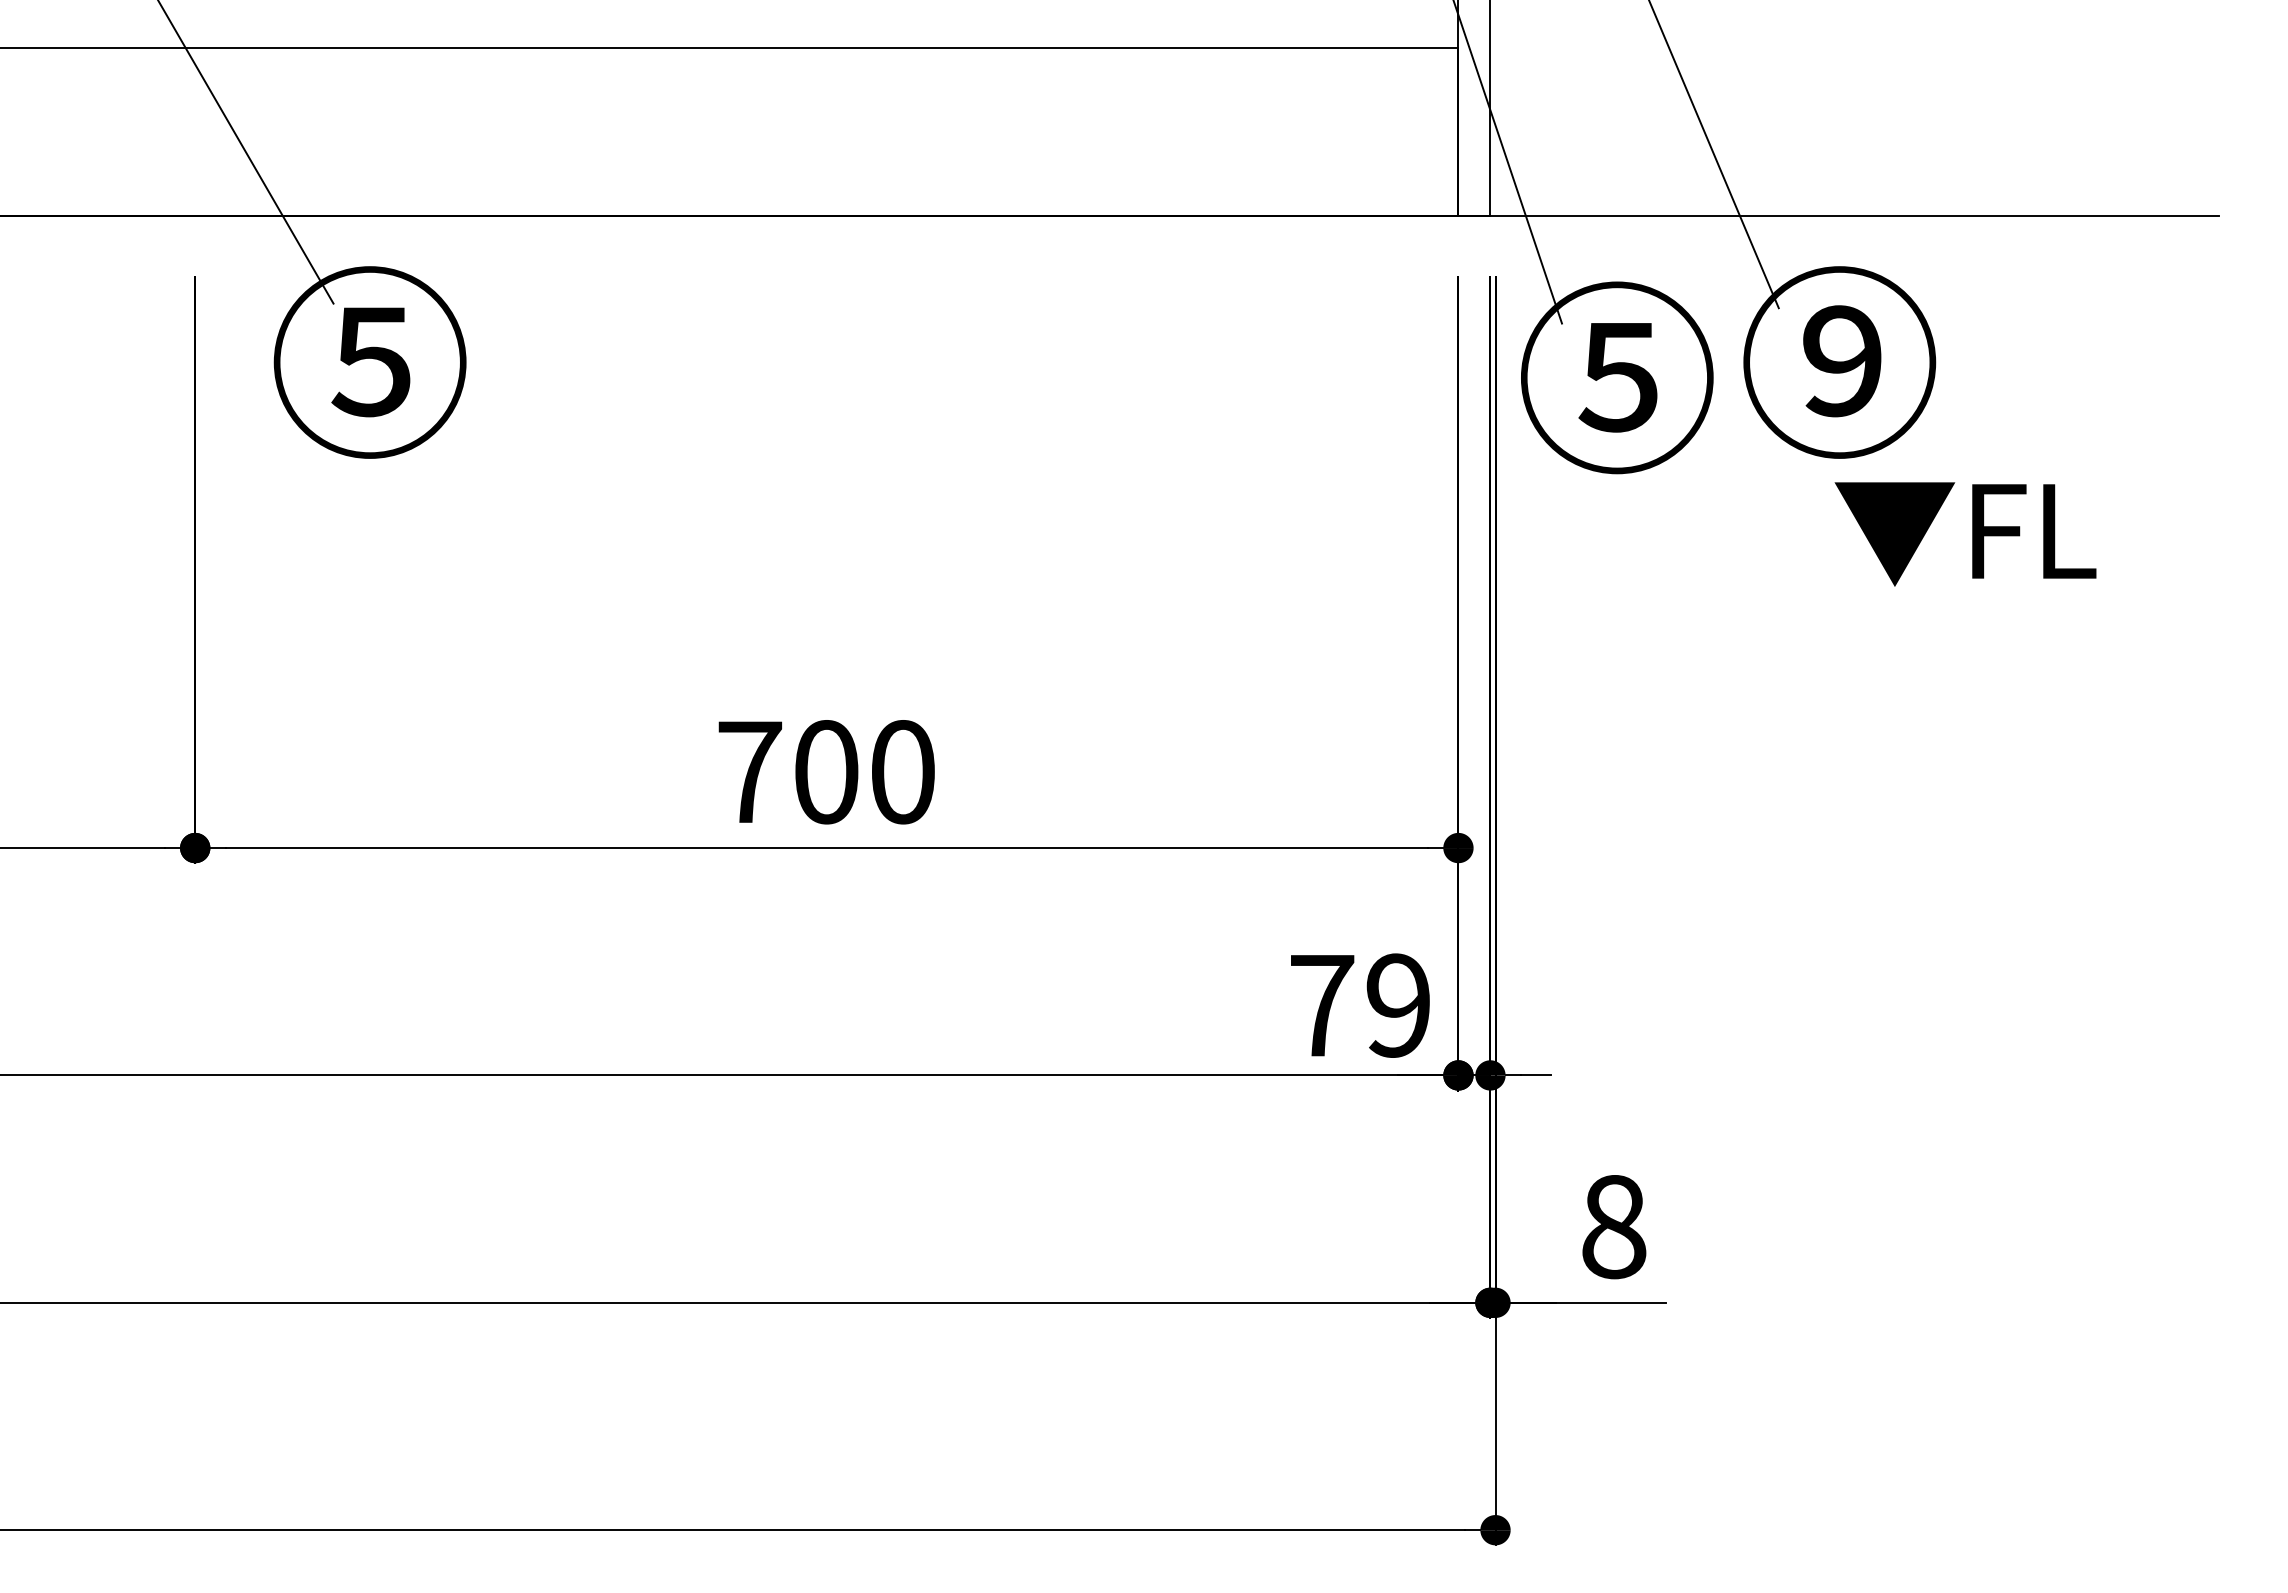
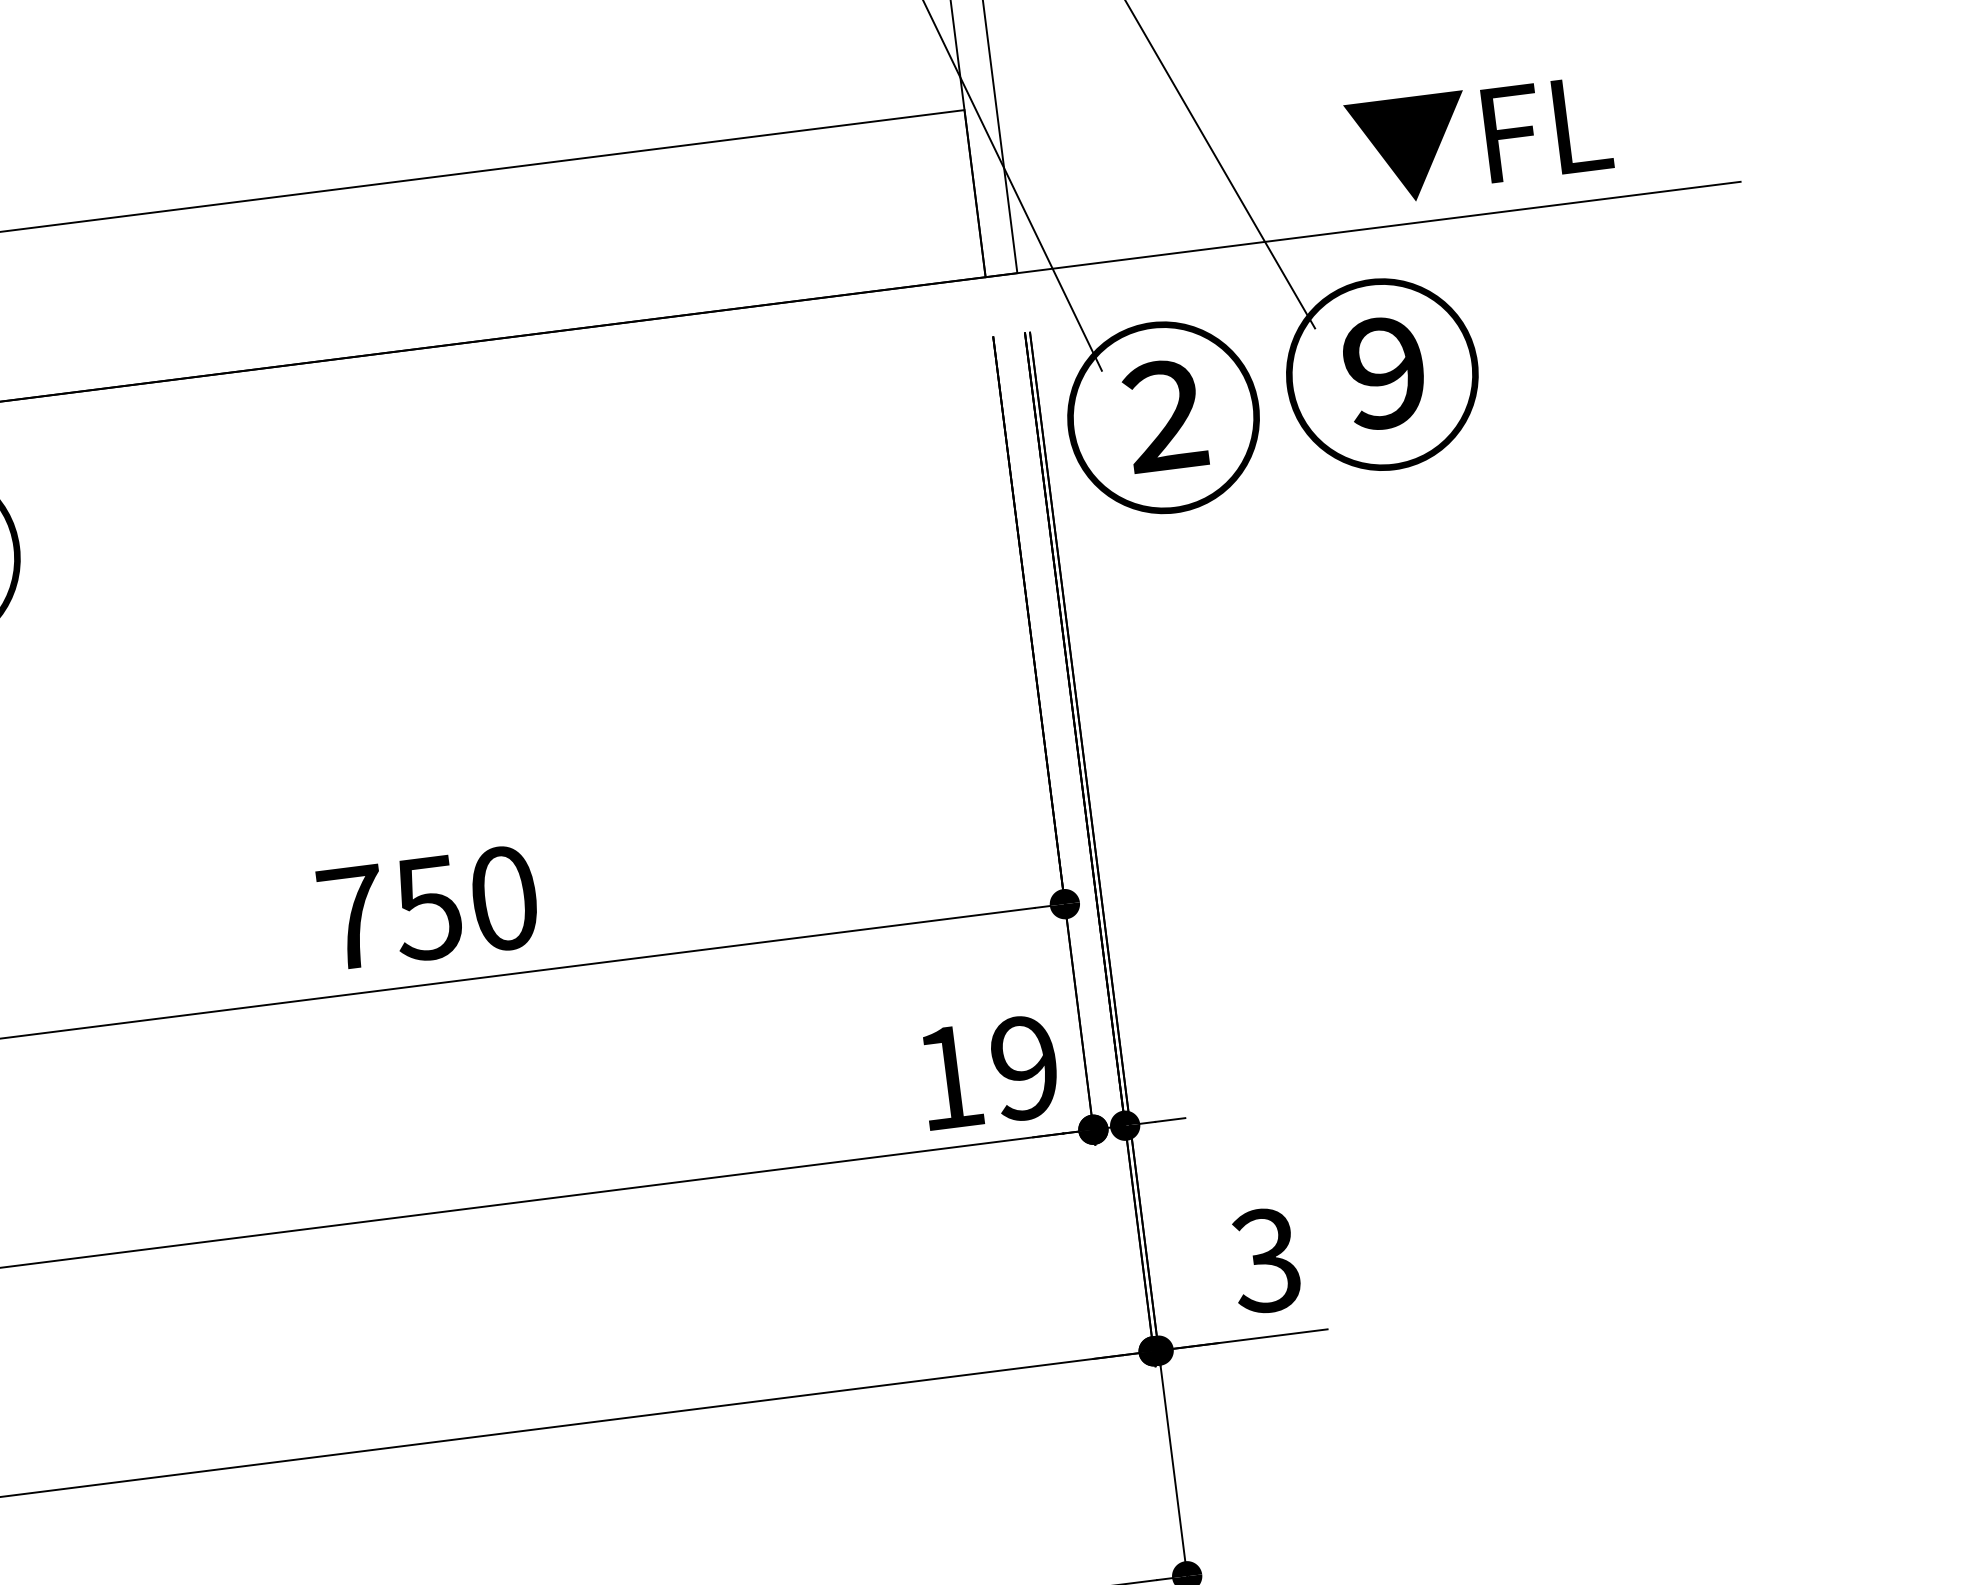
text: (1617, 376) -> (1163, 416), ⑤ -> ②
text: (1965, 534) -> (1479, 140), moved
text: (825, 772) -> (427, 908), 700 -> 750
text: (1322, 1005) -> (949, 1077), 79 -> 19
text: (1613, 1226) -> (1266, 1260), 8 -> 3

